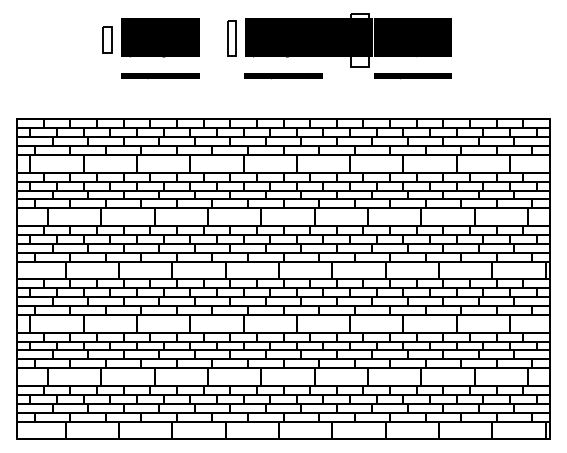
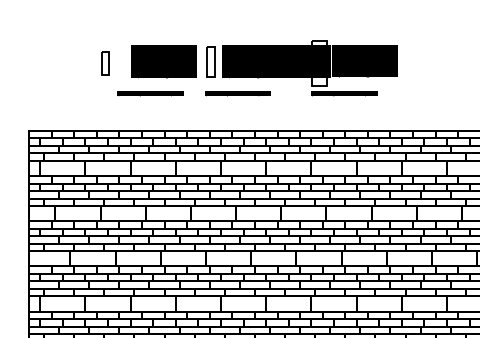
text: (160, 37) -> (164, 61), moved
text: (283, 76) -> (237, 94), moved
text: (412, 76) -> (343, 94), moved

